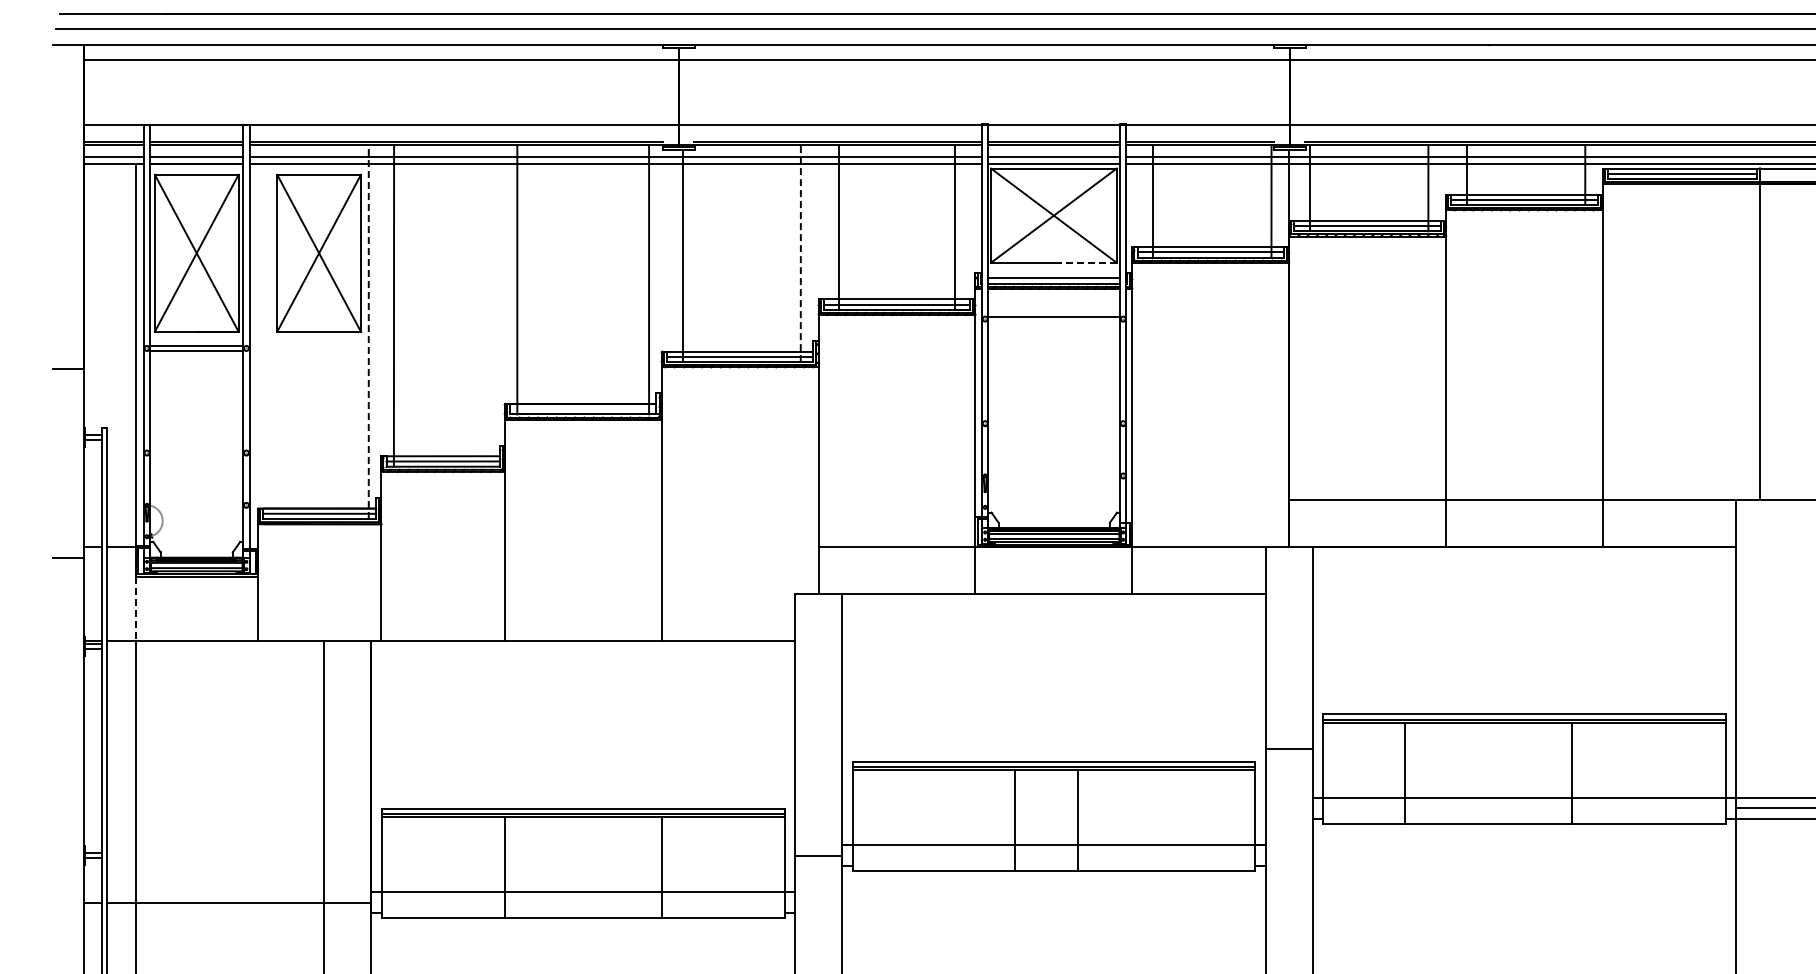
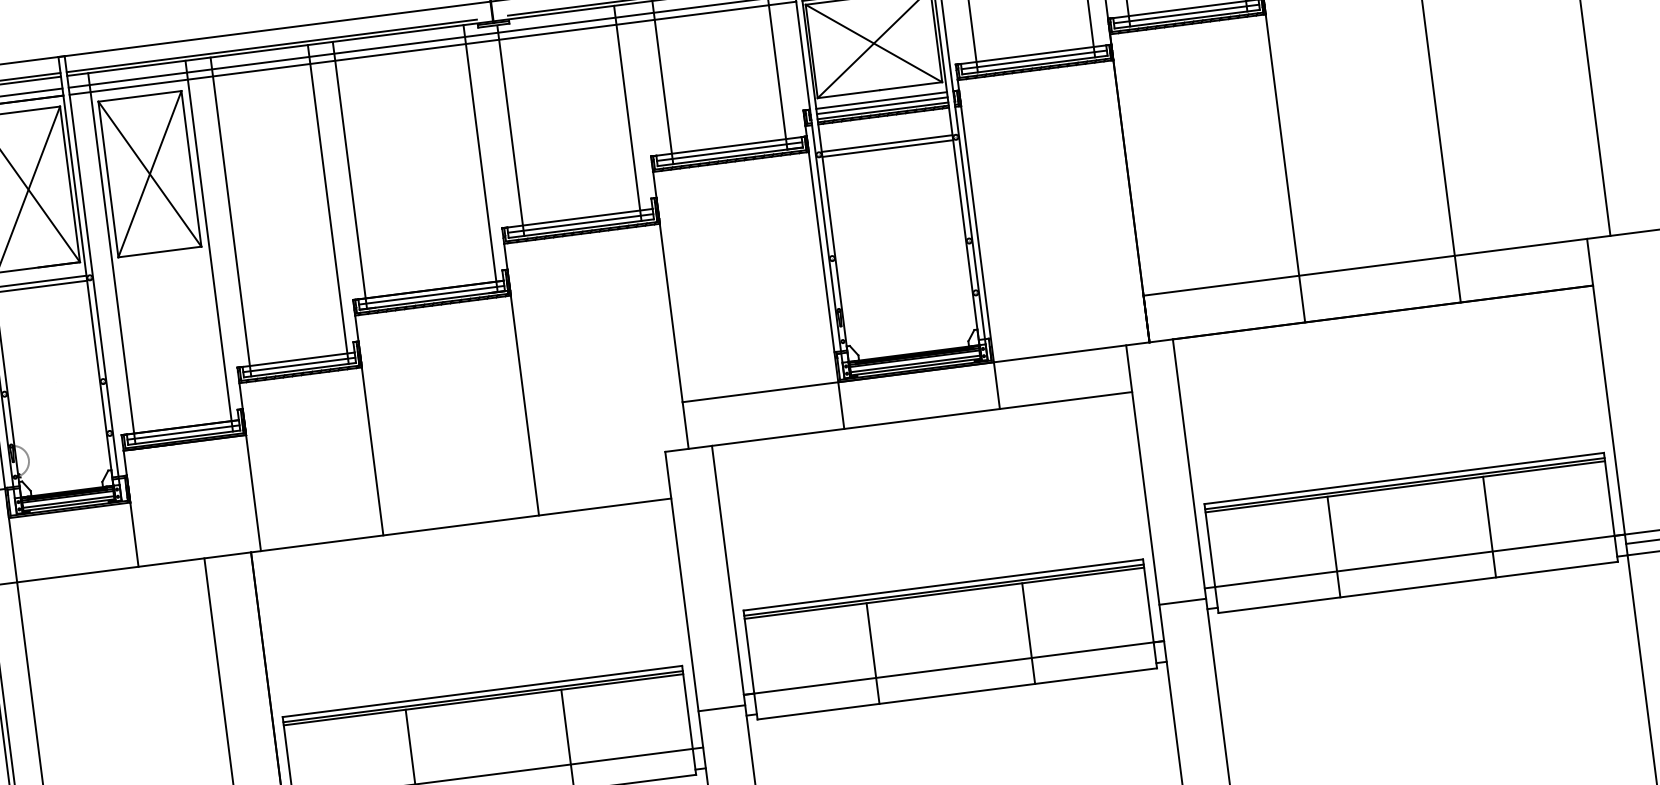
line: (800, 253) -> (627, 113), dashed -> solid
line: (1084, 262) -> (910, 86), dashed -> solid
line: (1054, 273) -> (881, 100), added
line: (492, 305) -> (328, 203), added
line: (1054, 321) -> (888, 148), added
line: (270, 332) -> (111, 258), added
line: (368, 332) -> (208, 246), dashed -> solid
line: (582, 409) -> (431, 295), added
line: (135, 609) -> (13, 550), dashed -> solid
line: (1288, 748) -> (1182, 601), moved
line: (1405, 773) -> (1334, 546), moved
line: (1572, 773) -> (1490, 526), moved
line: (1015, 820) -> (873, 653), moved
line: (1078, 820) -> (1028, 633), moved

